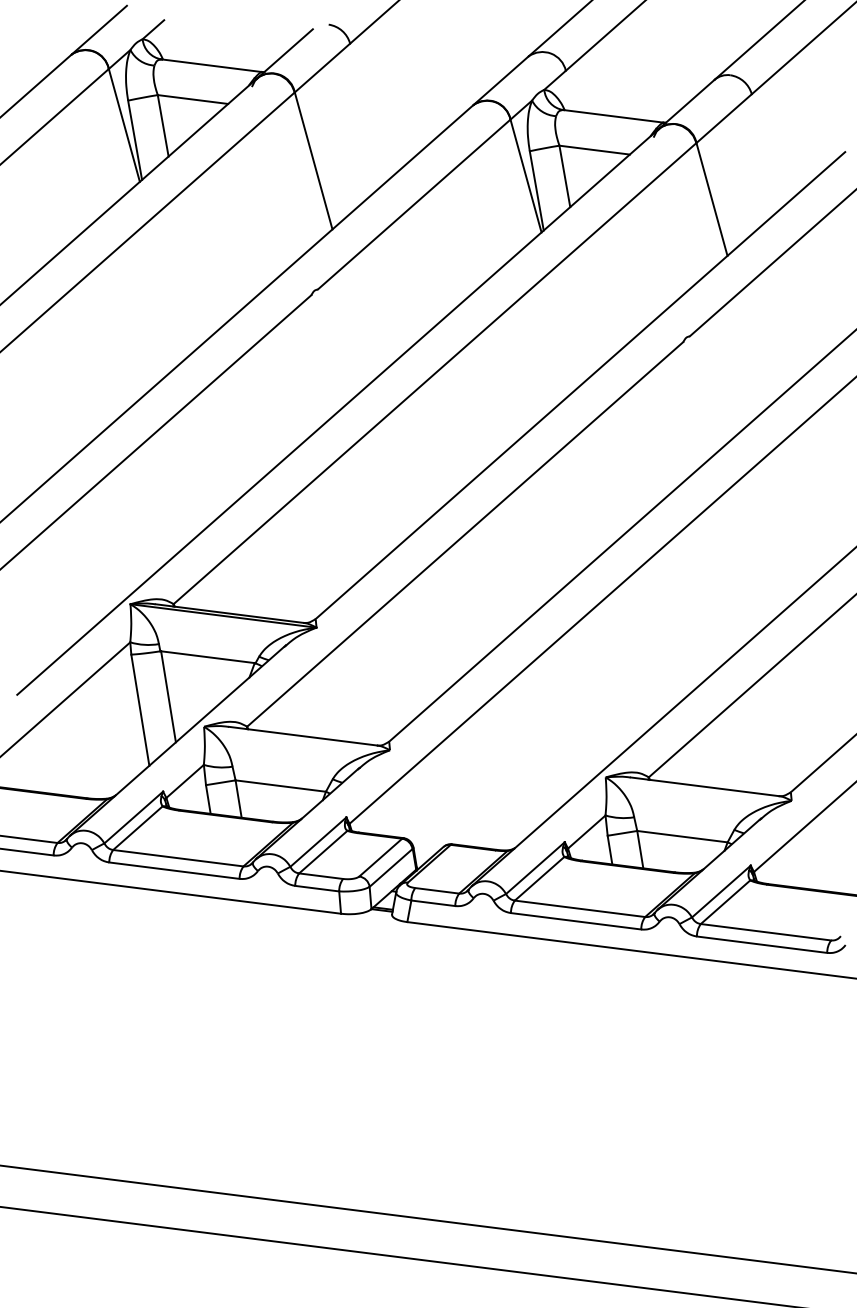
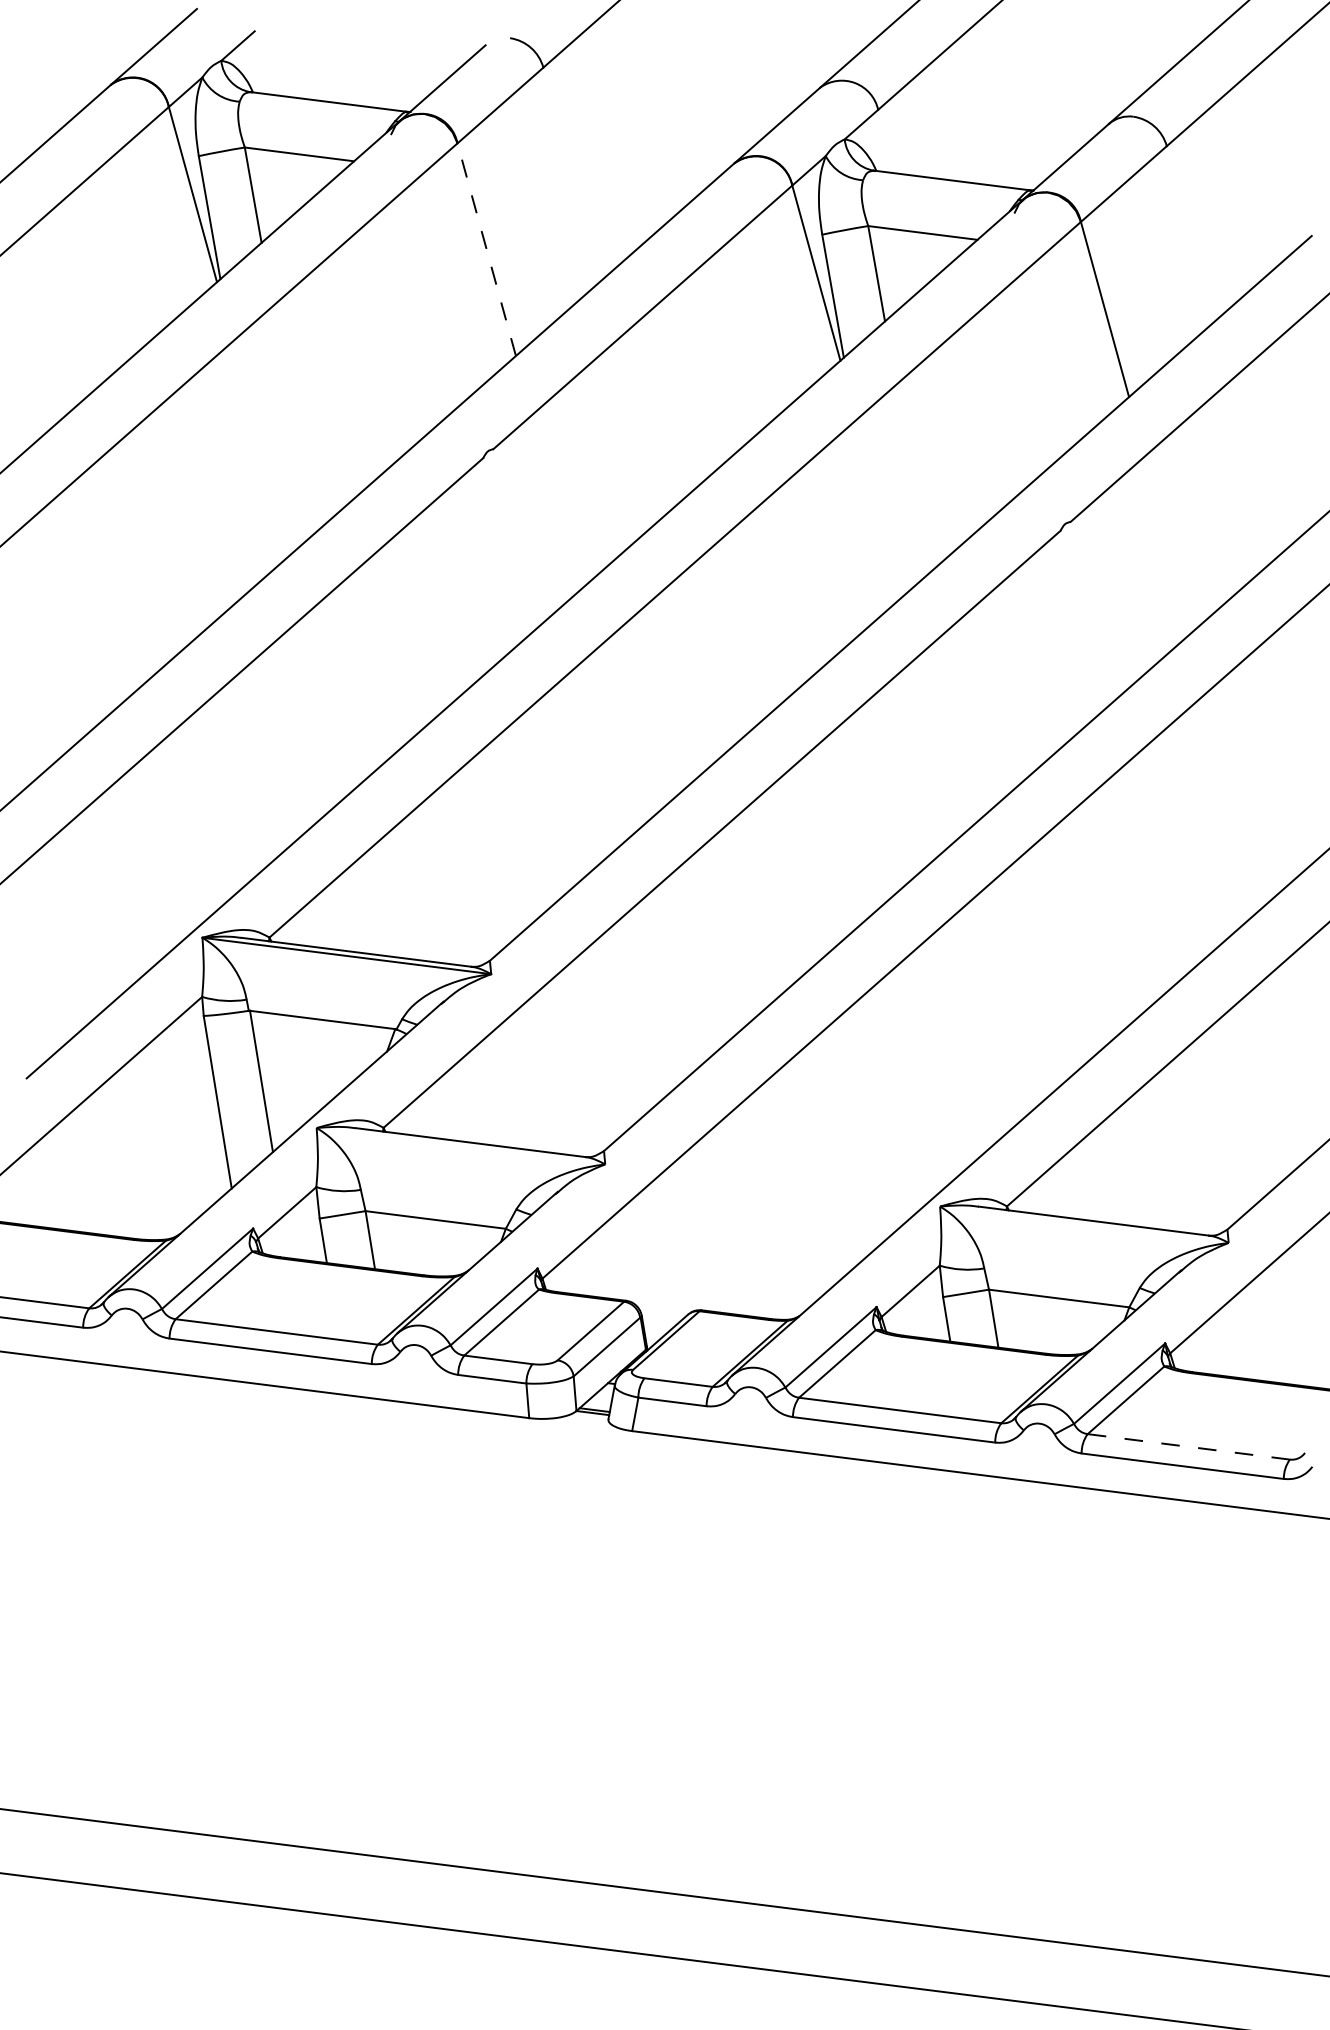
line: (313, 160) -> (486, 249), solid -> dashed
line: (765, 932) -> (1188, 1447), solid -> dashed

